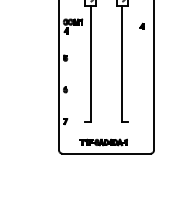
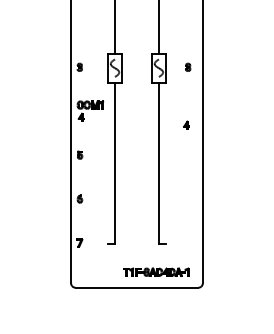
part: (142, 26) -> (186, 124), moved
part: (104, 141) -> (156, 271), moved

